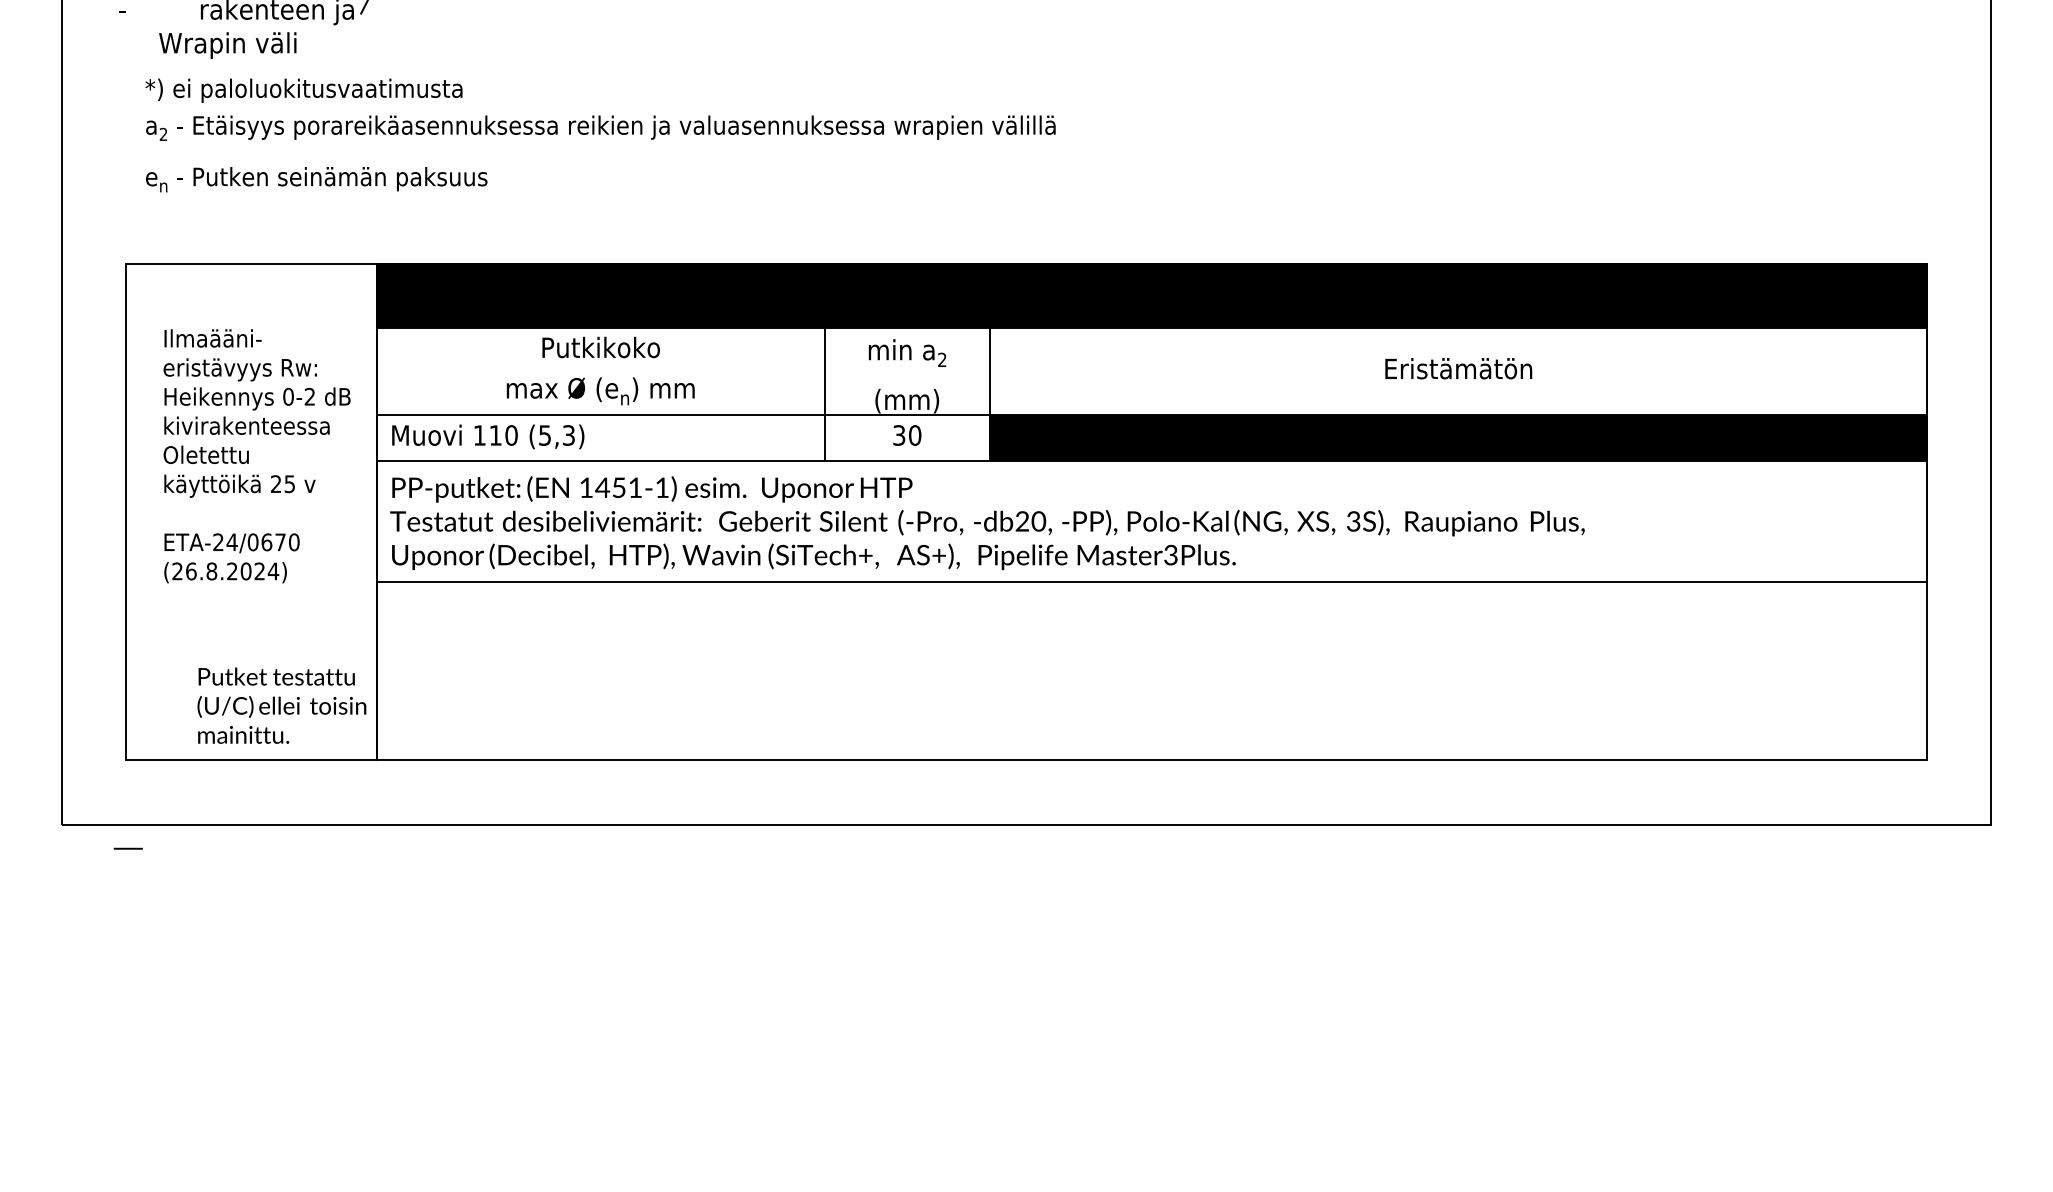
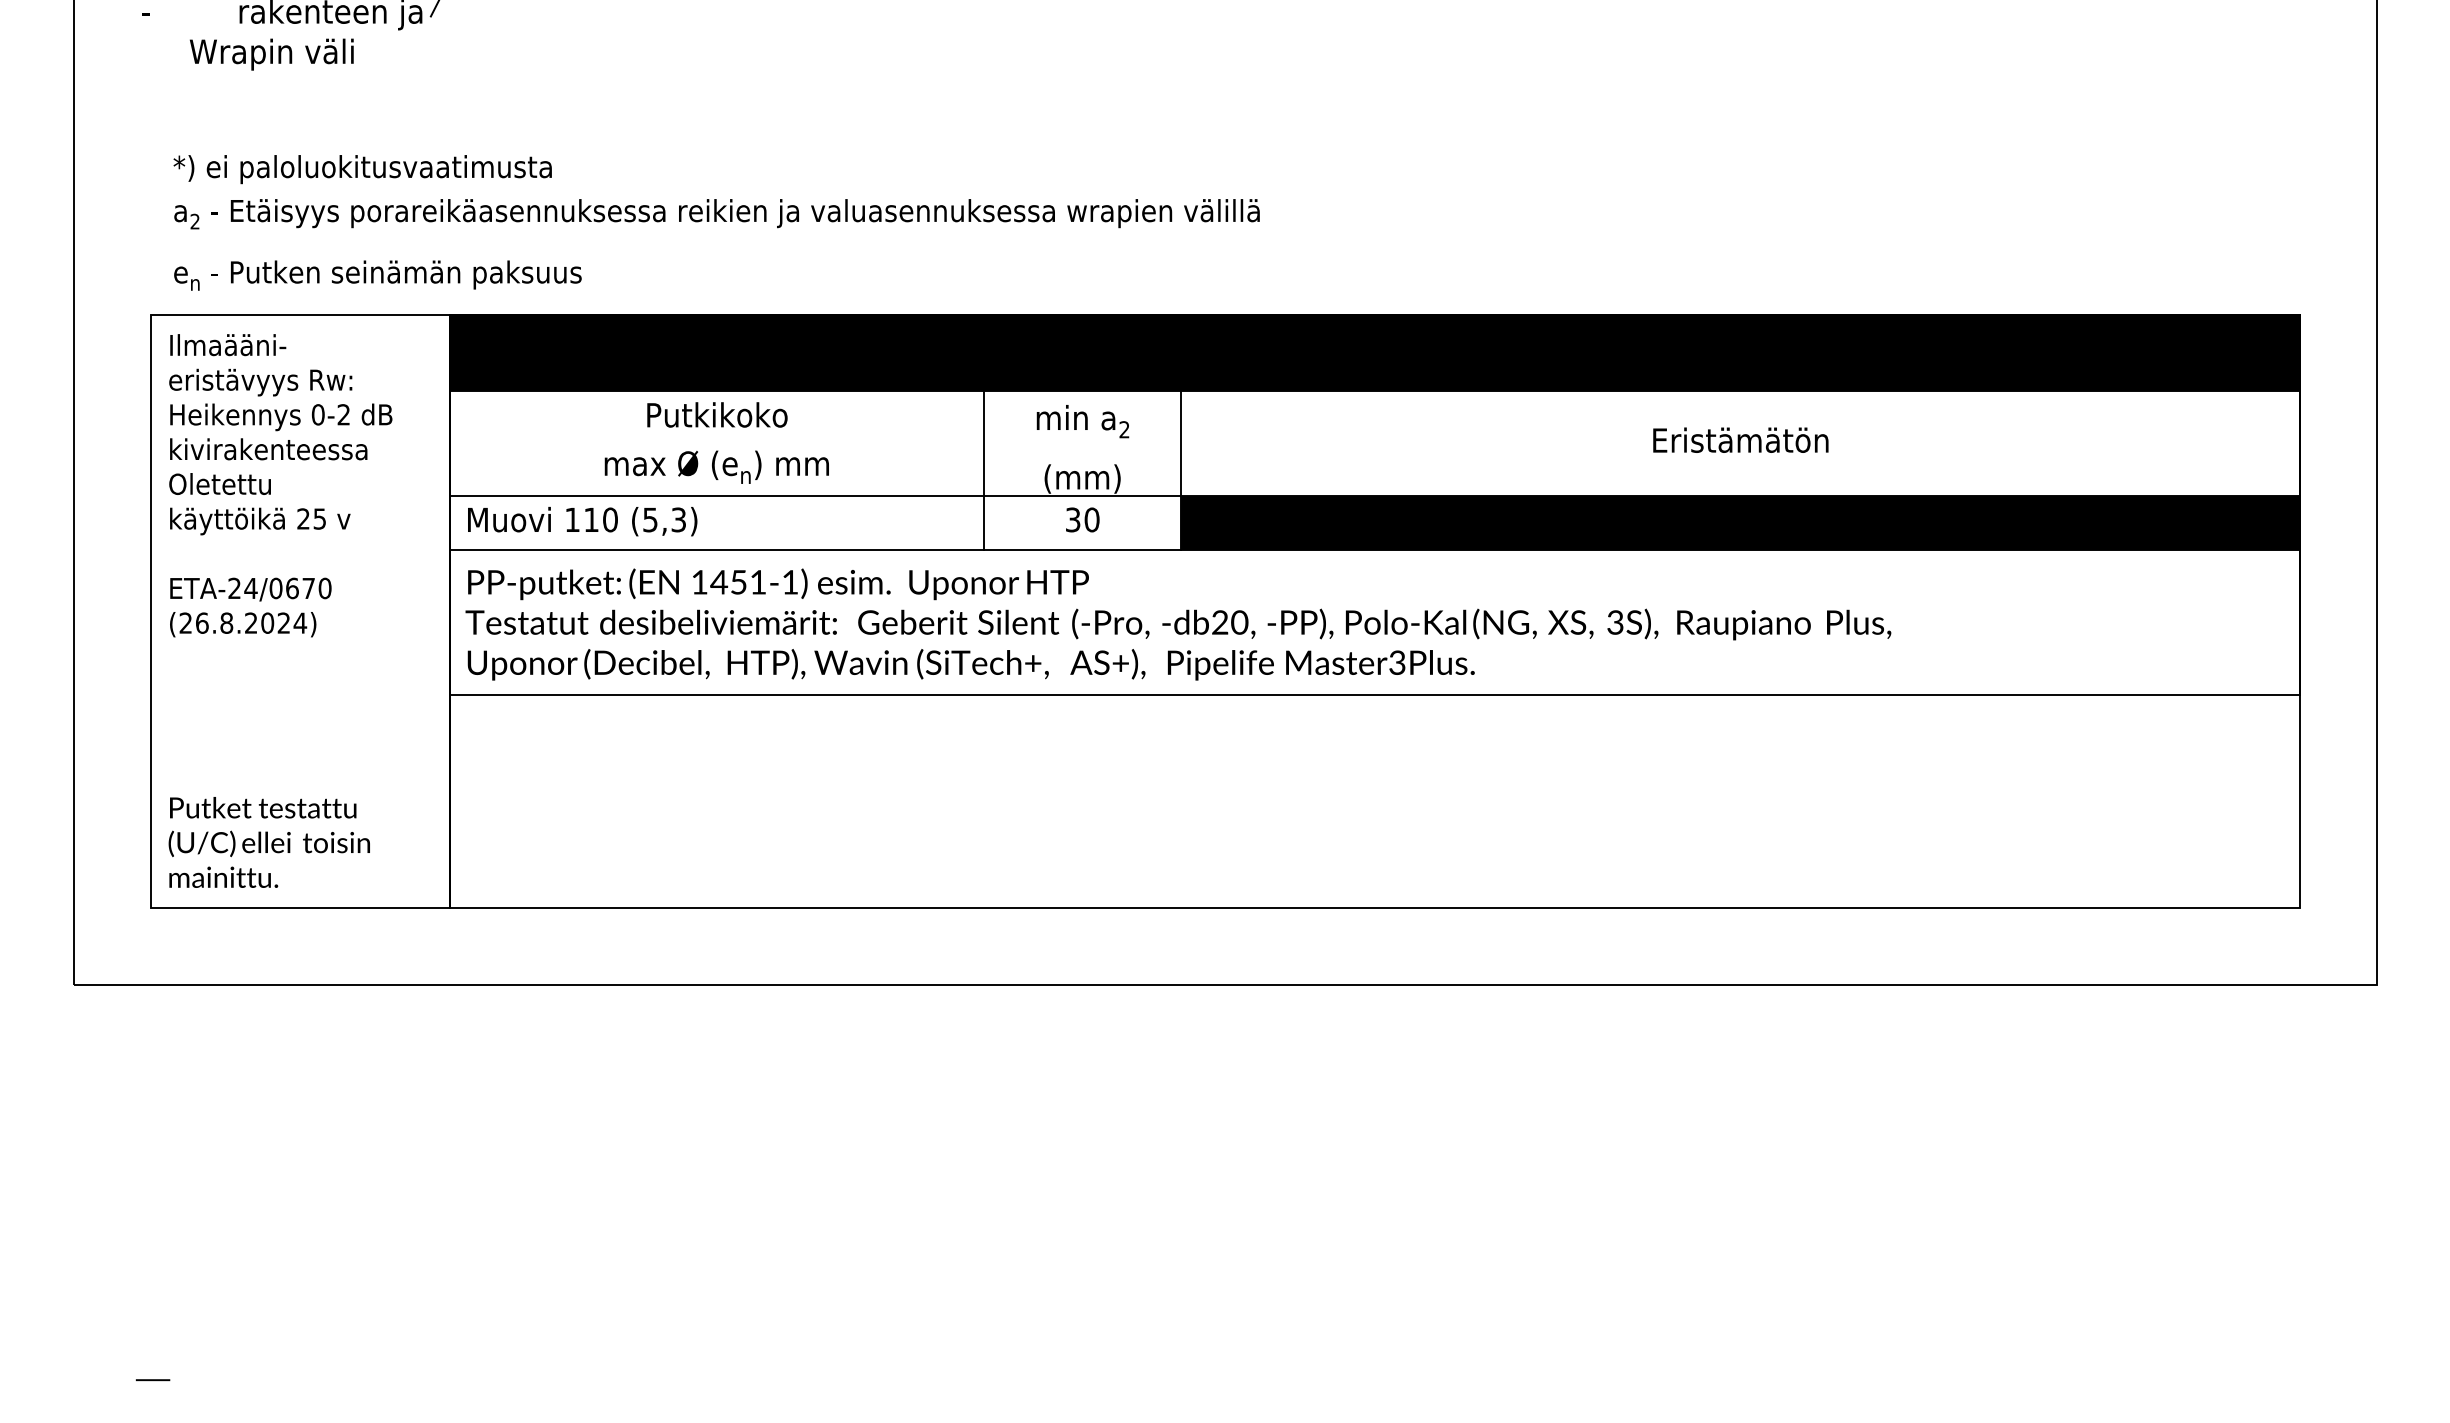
text: (600, 135) -> (716, 222), moved
text: (256, 456) -> (280, 485), moved
text: (281, 705) -> (268, 842), moved
line: (127, 849) -> (152, 1380), moved

